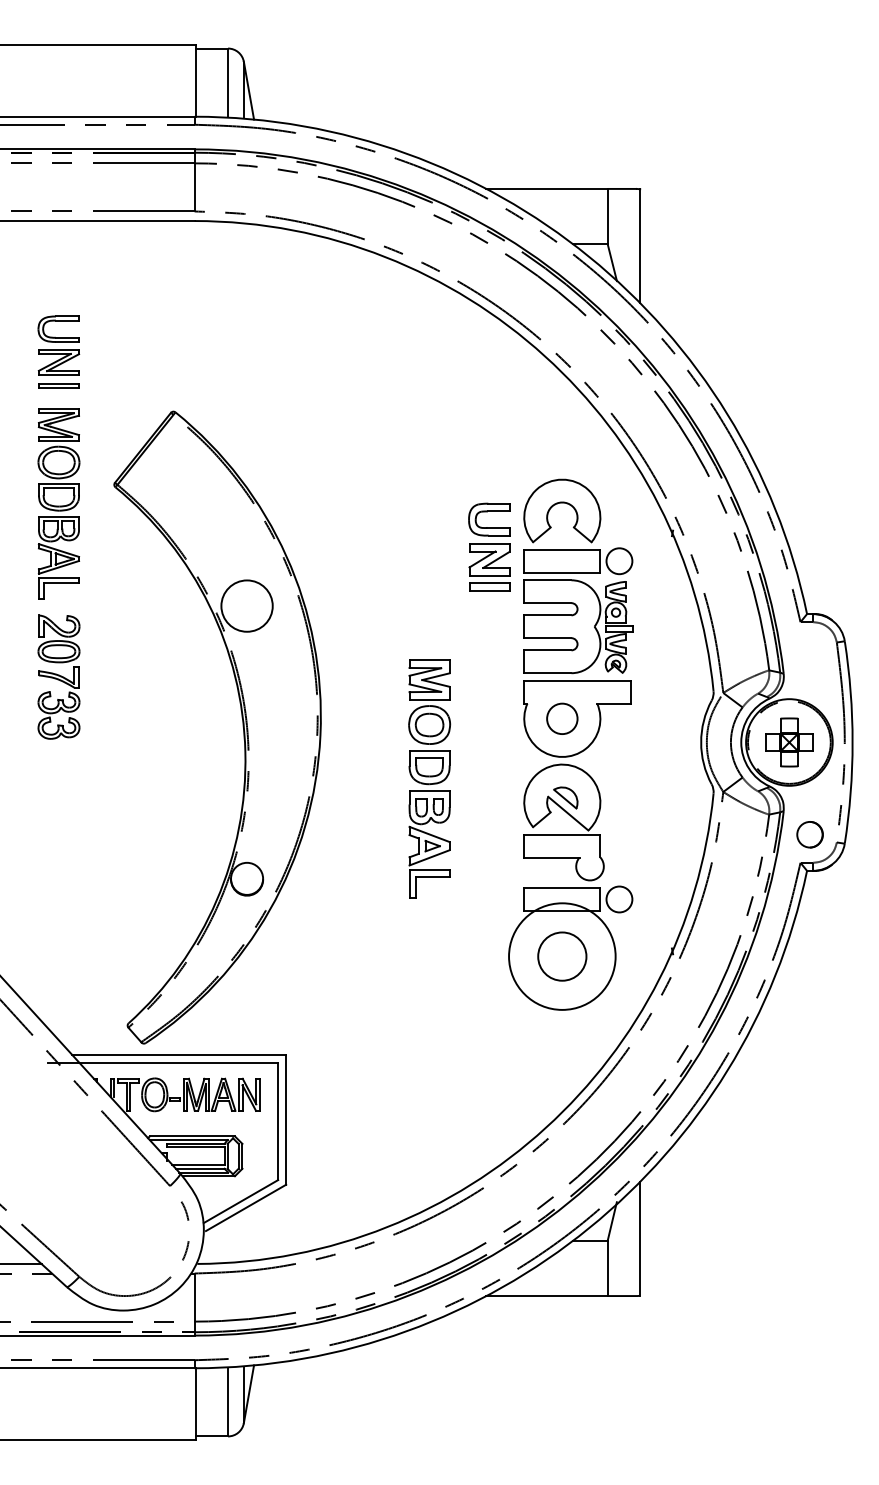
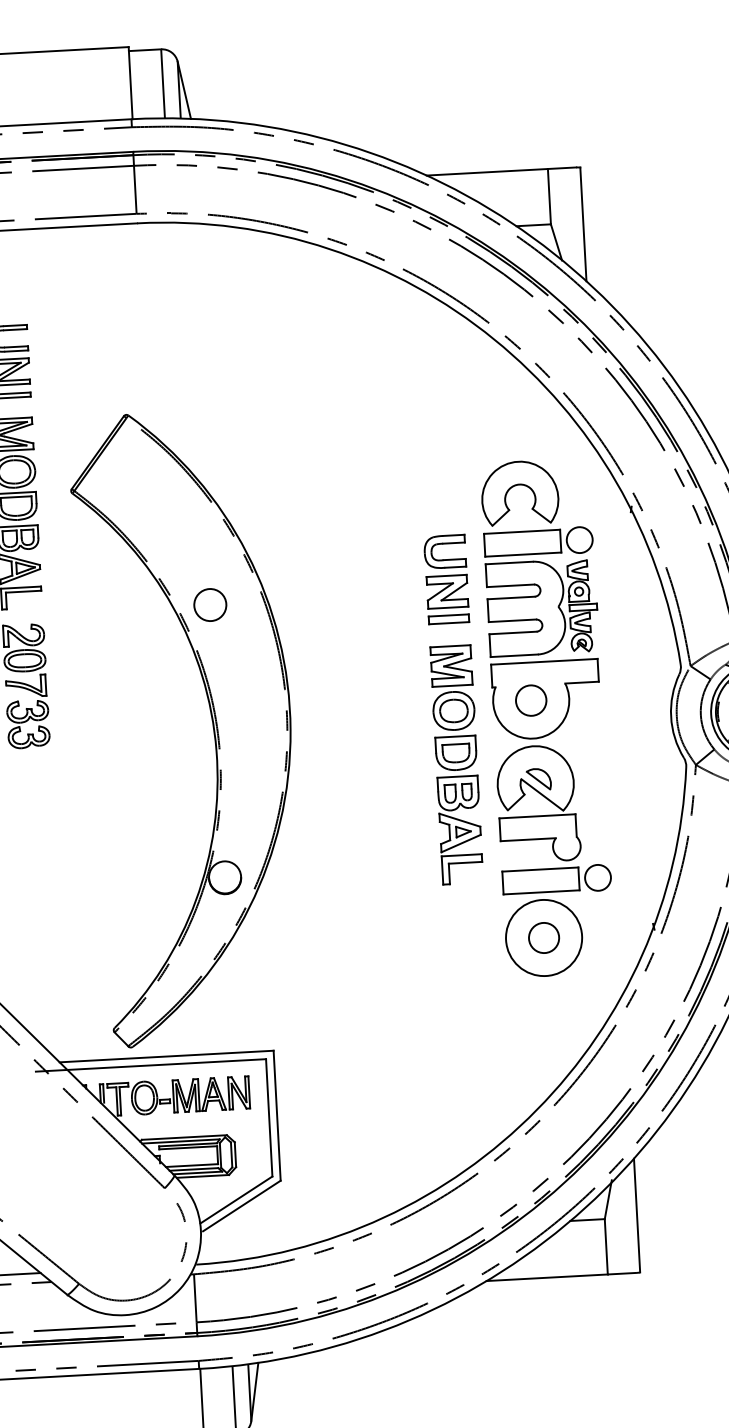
part: (489, 546) -> (446, 578), moved
circle: (247, 606) -> (210, 605), size x0.62
part: (429, 778) -> (456, 764), moved
circle: (562, 956) -> (544, 937), size x0.62
circle: (562, 956) -> (544, 937), size x0.71

